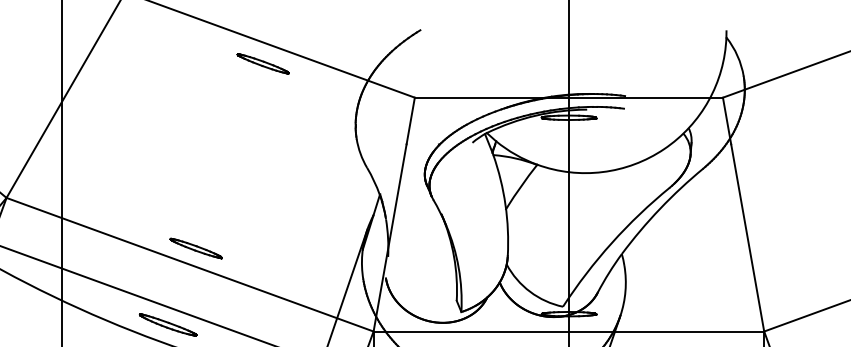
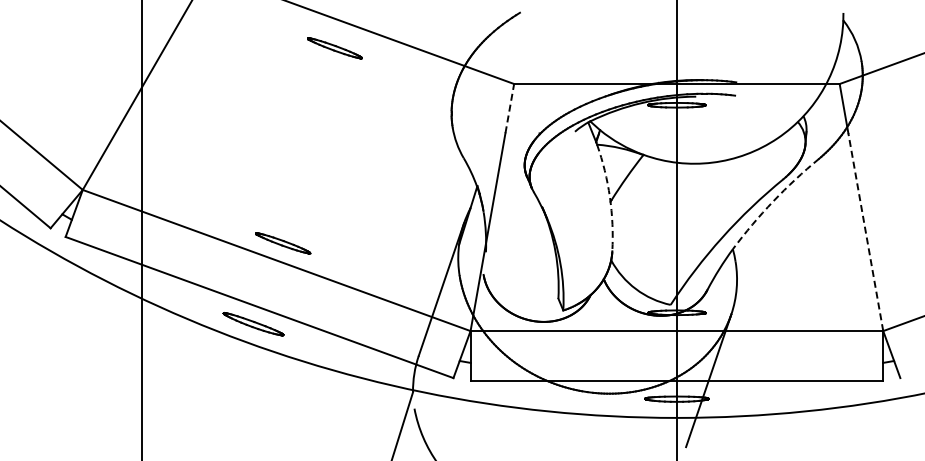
part: (262, 64) -> (334, 48), moved
line: (410, 120) -> (509, 108), solid -> dashed
arc: (505, 205) -> (609, 197), solid -> dashed
arc: (660, 208) -> (773, 201), solid -> dashed
line: (747, 237) -> (865, 231), solid -> dashed

